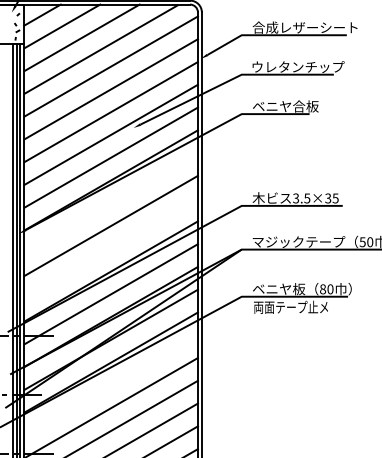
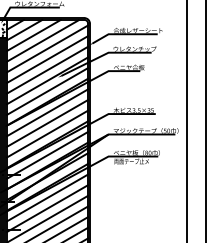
line: (111, 202) -> (47, 112), added
line: (111, 247) -> (47, 133), added
line: (111, 384) -> (47, 197), added

